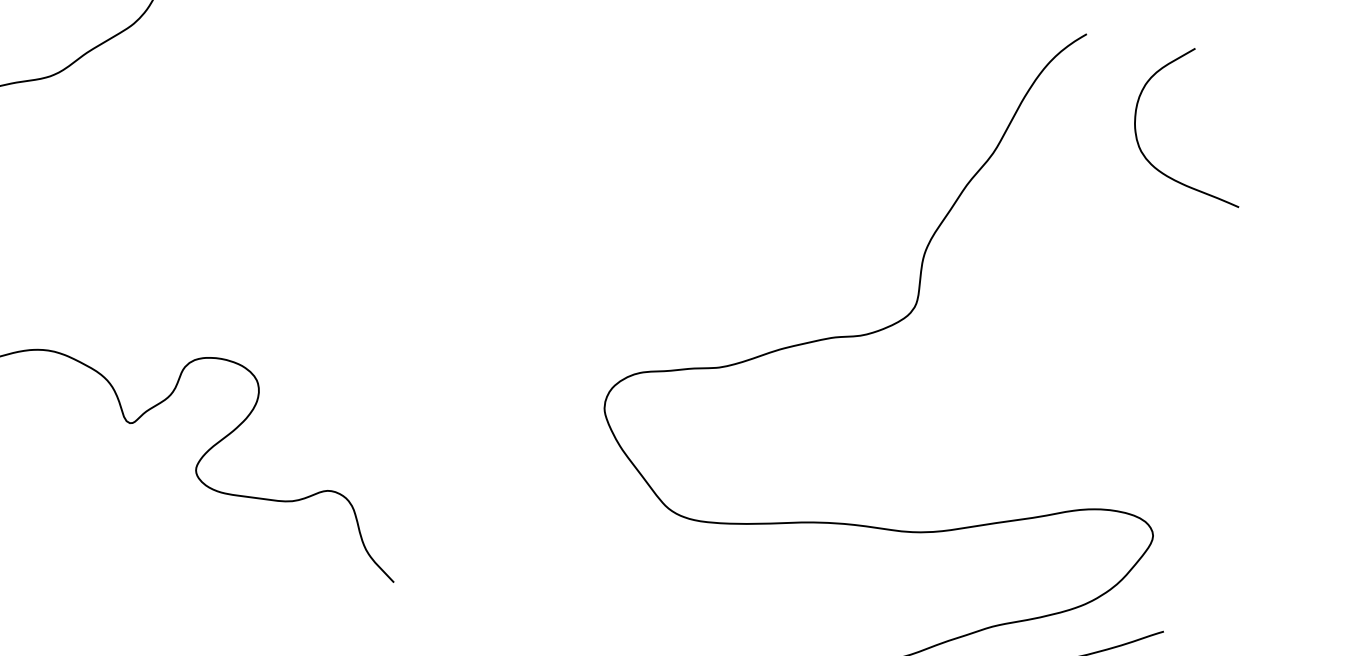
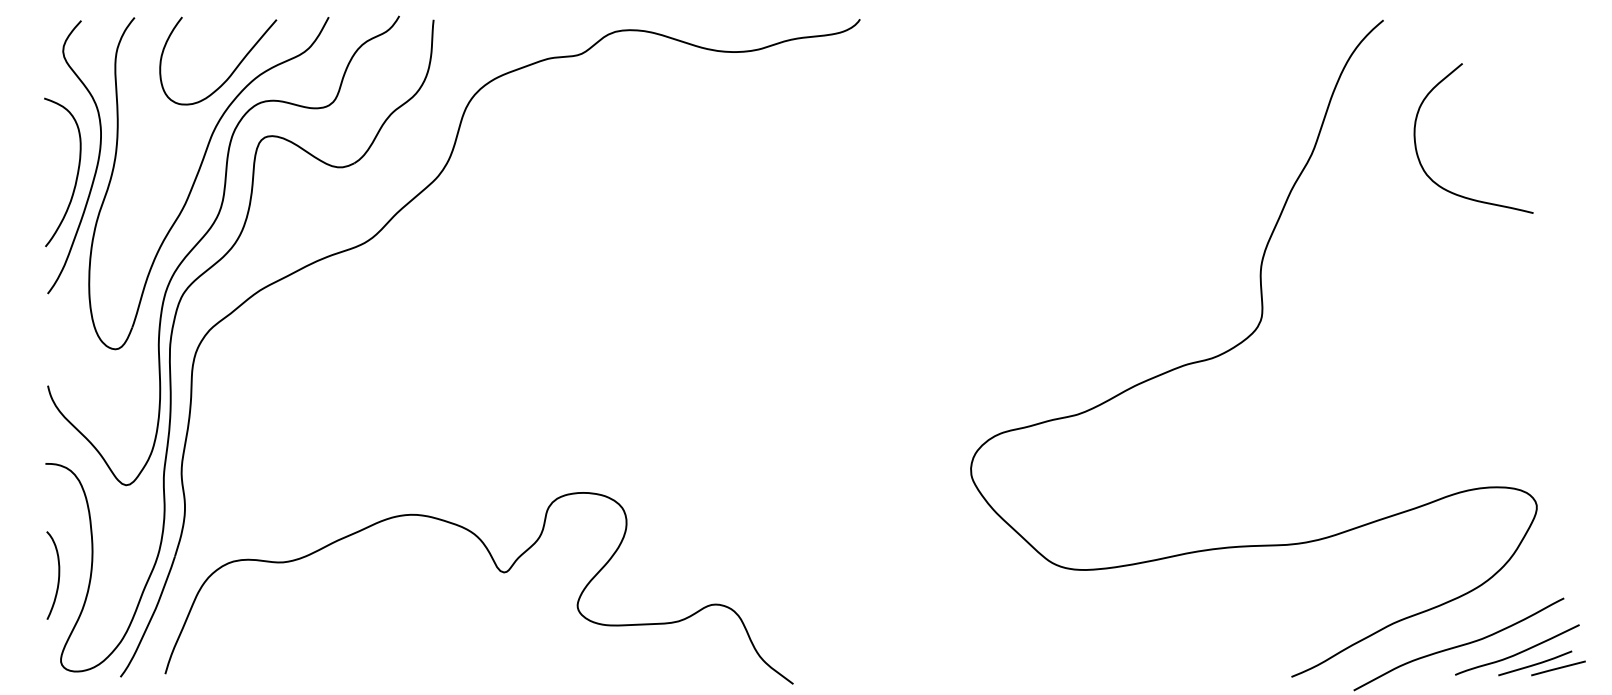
curve: (1136, 118) -> (1416, 143), moved

